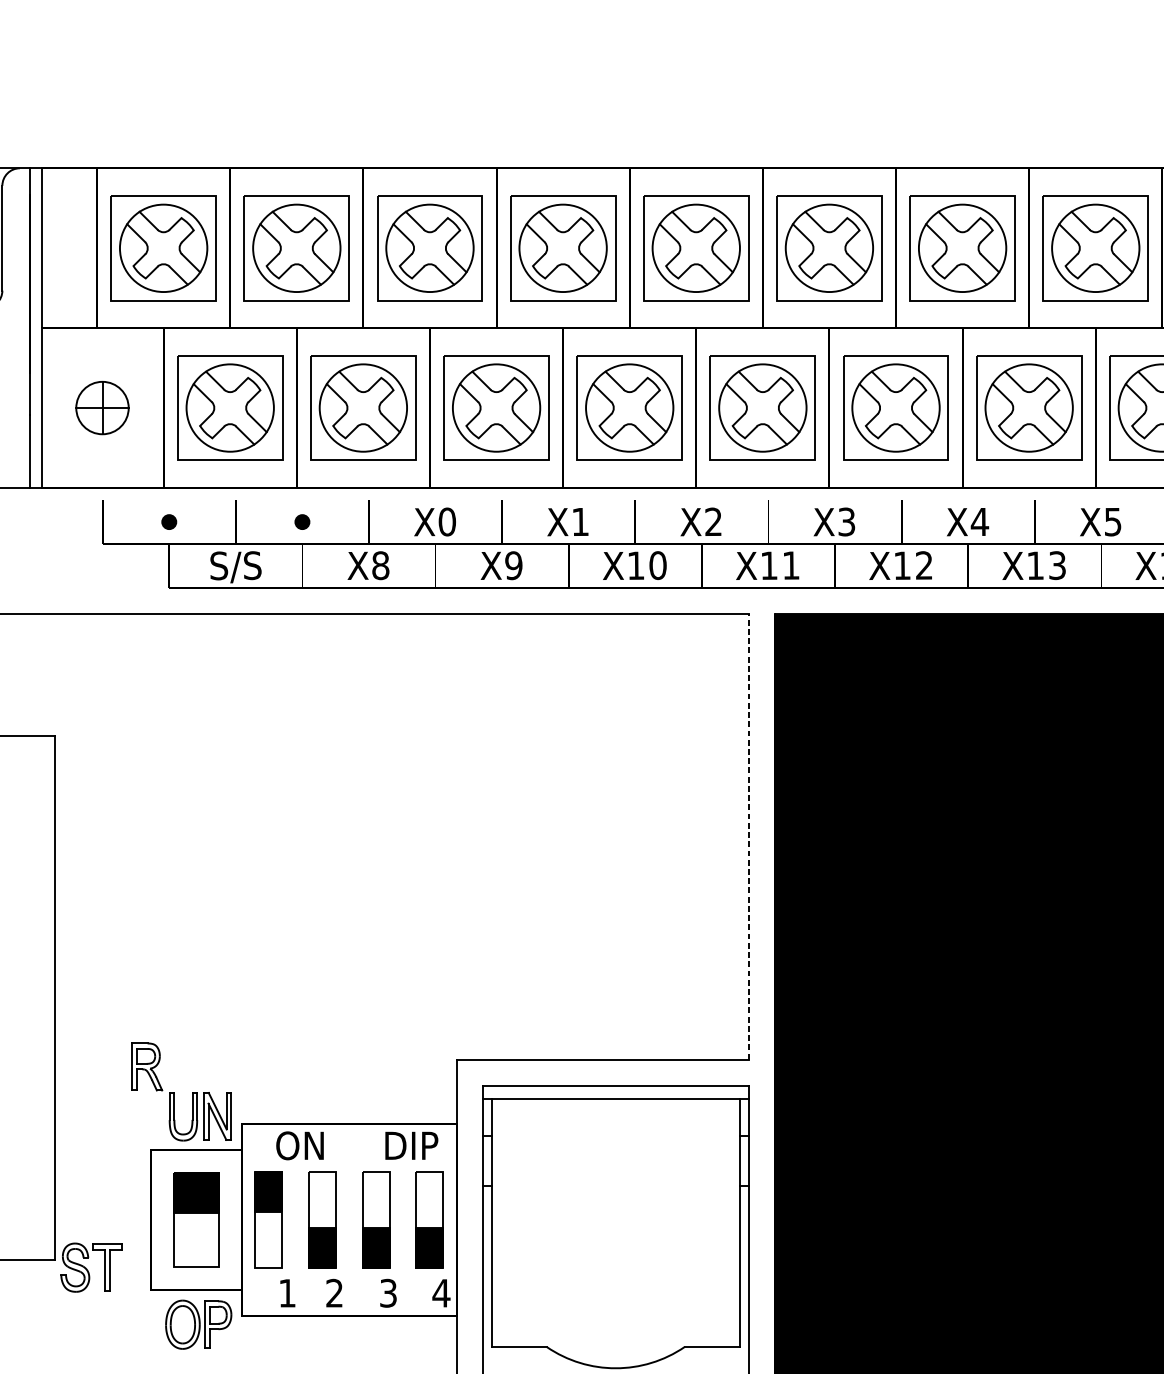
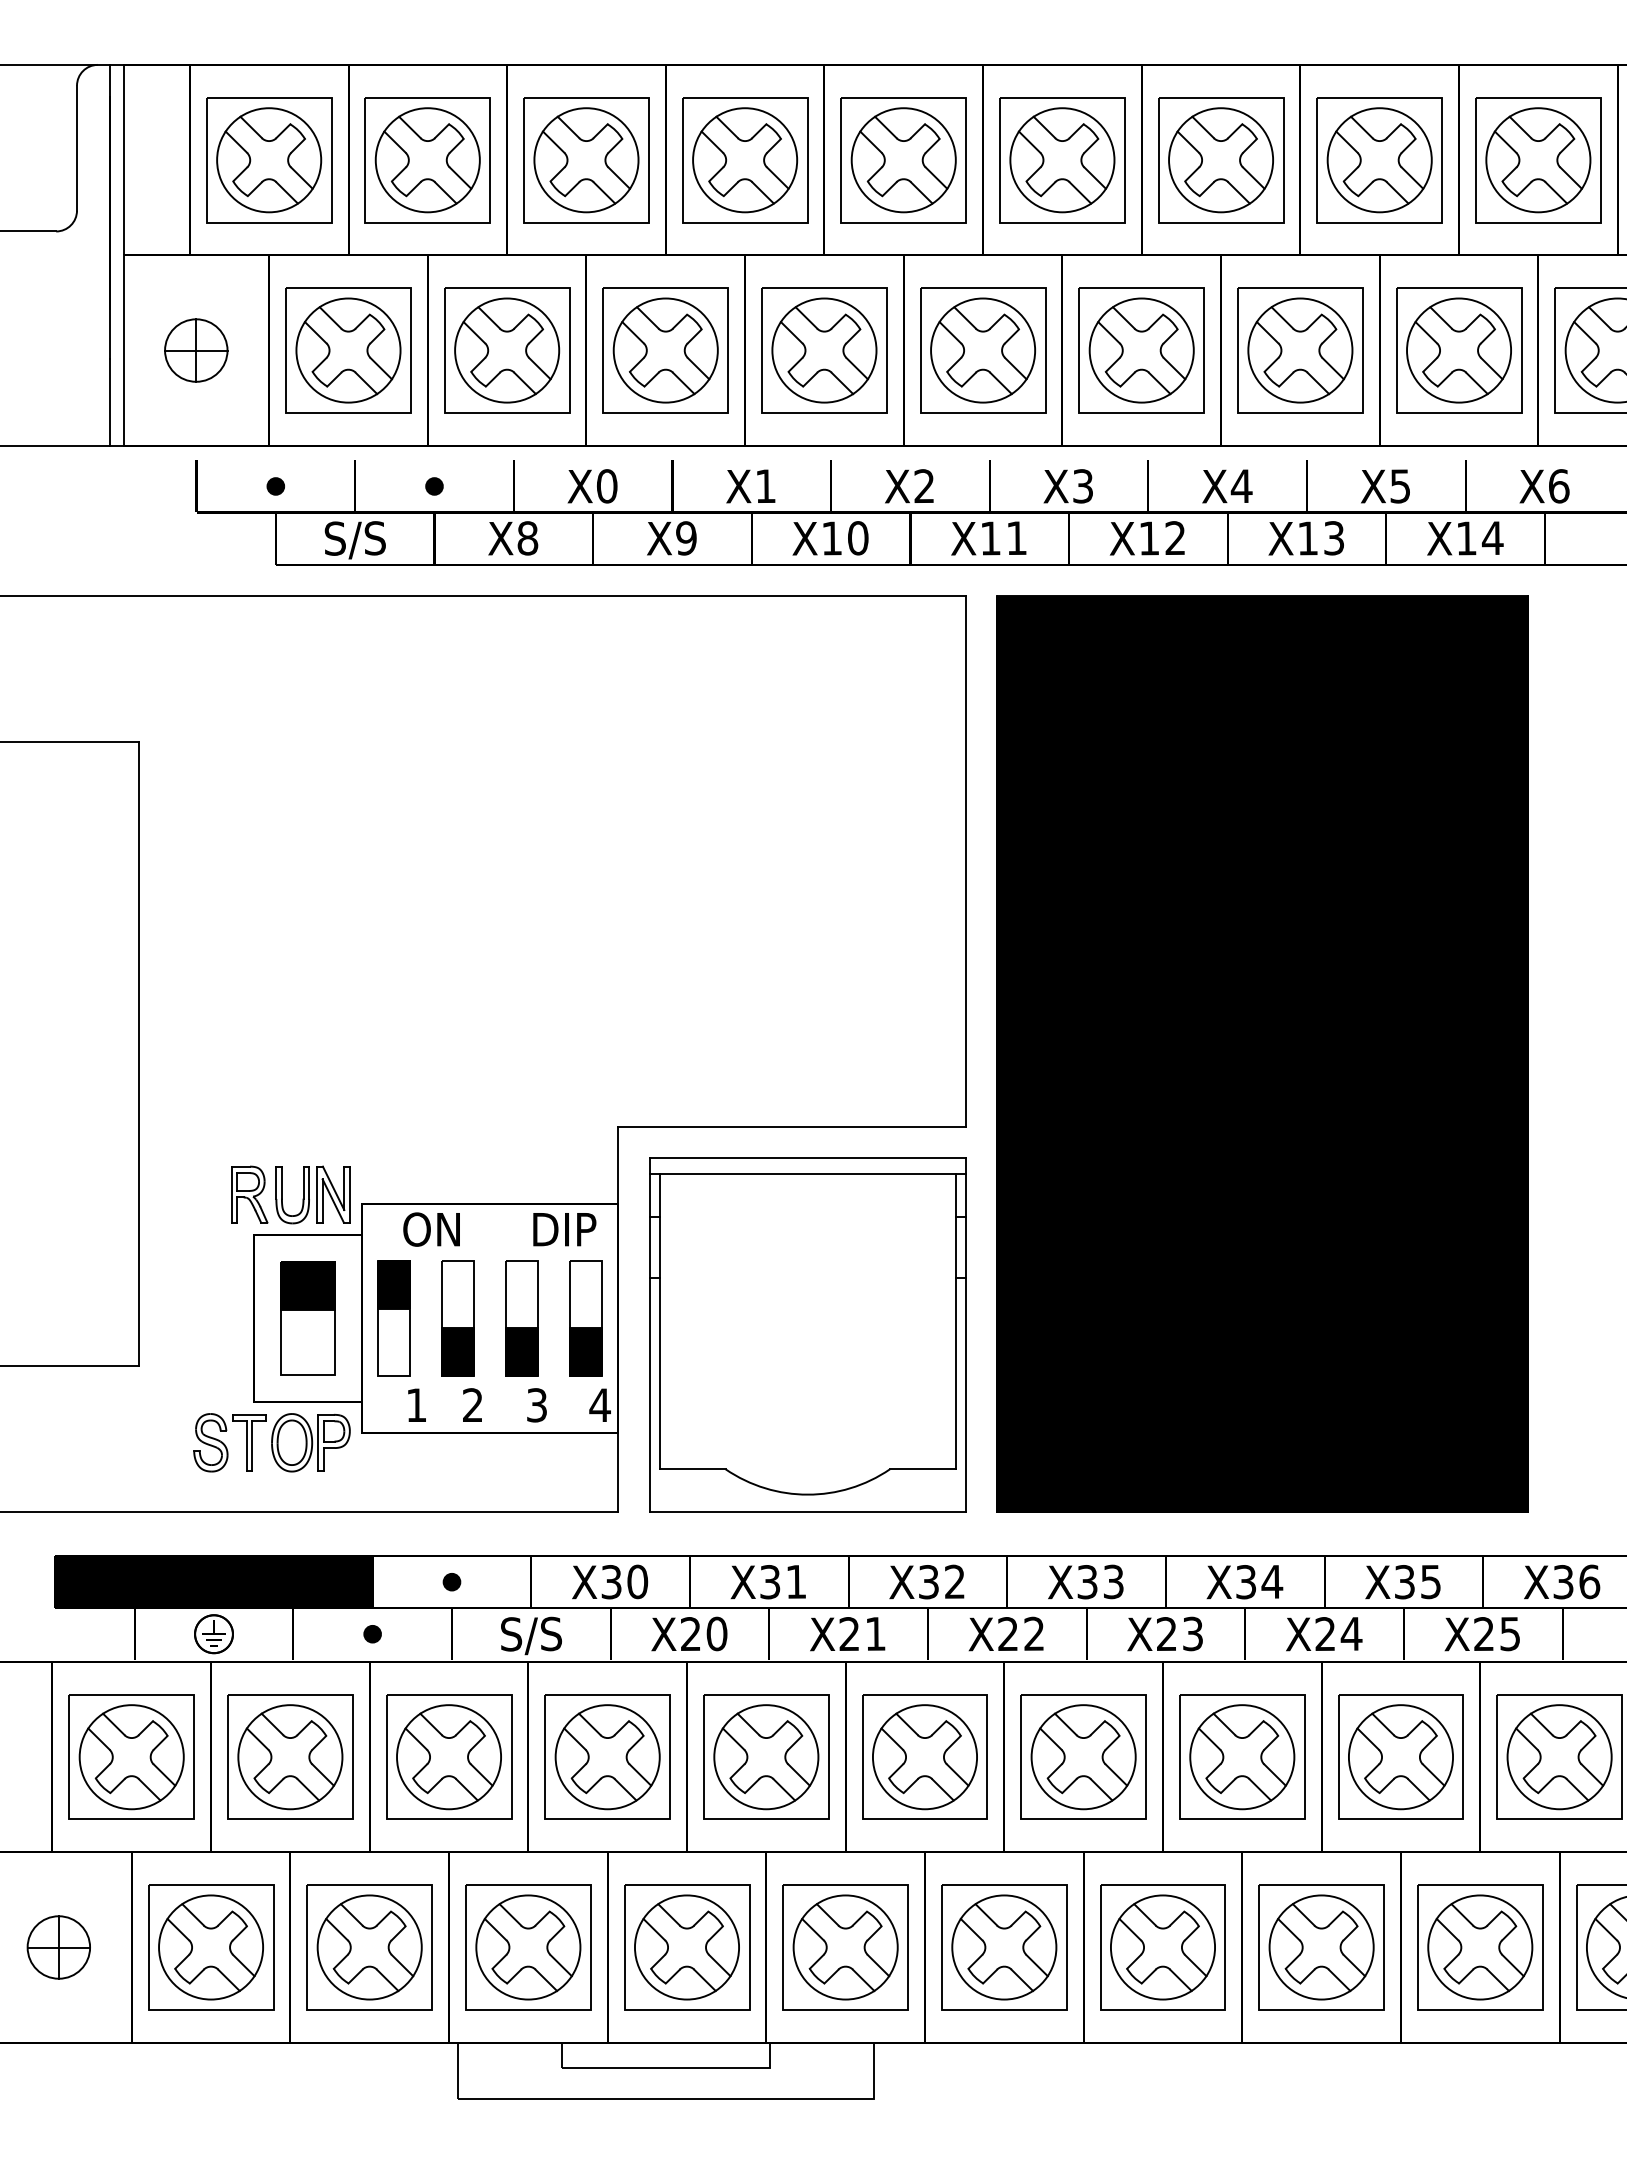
line: (748, 836) -> (966, 860), dashed -> solid
part: (147, 1066) -> (249, 1194), moved
part: (90, 1267) -> (229, 1442), moved

